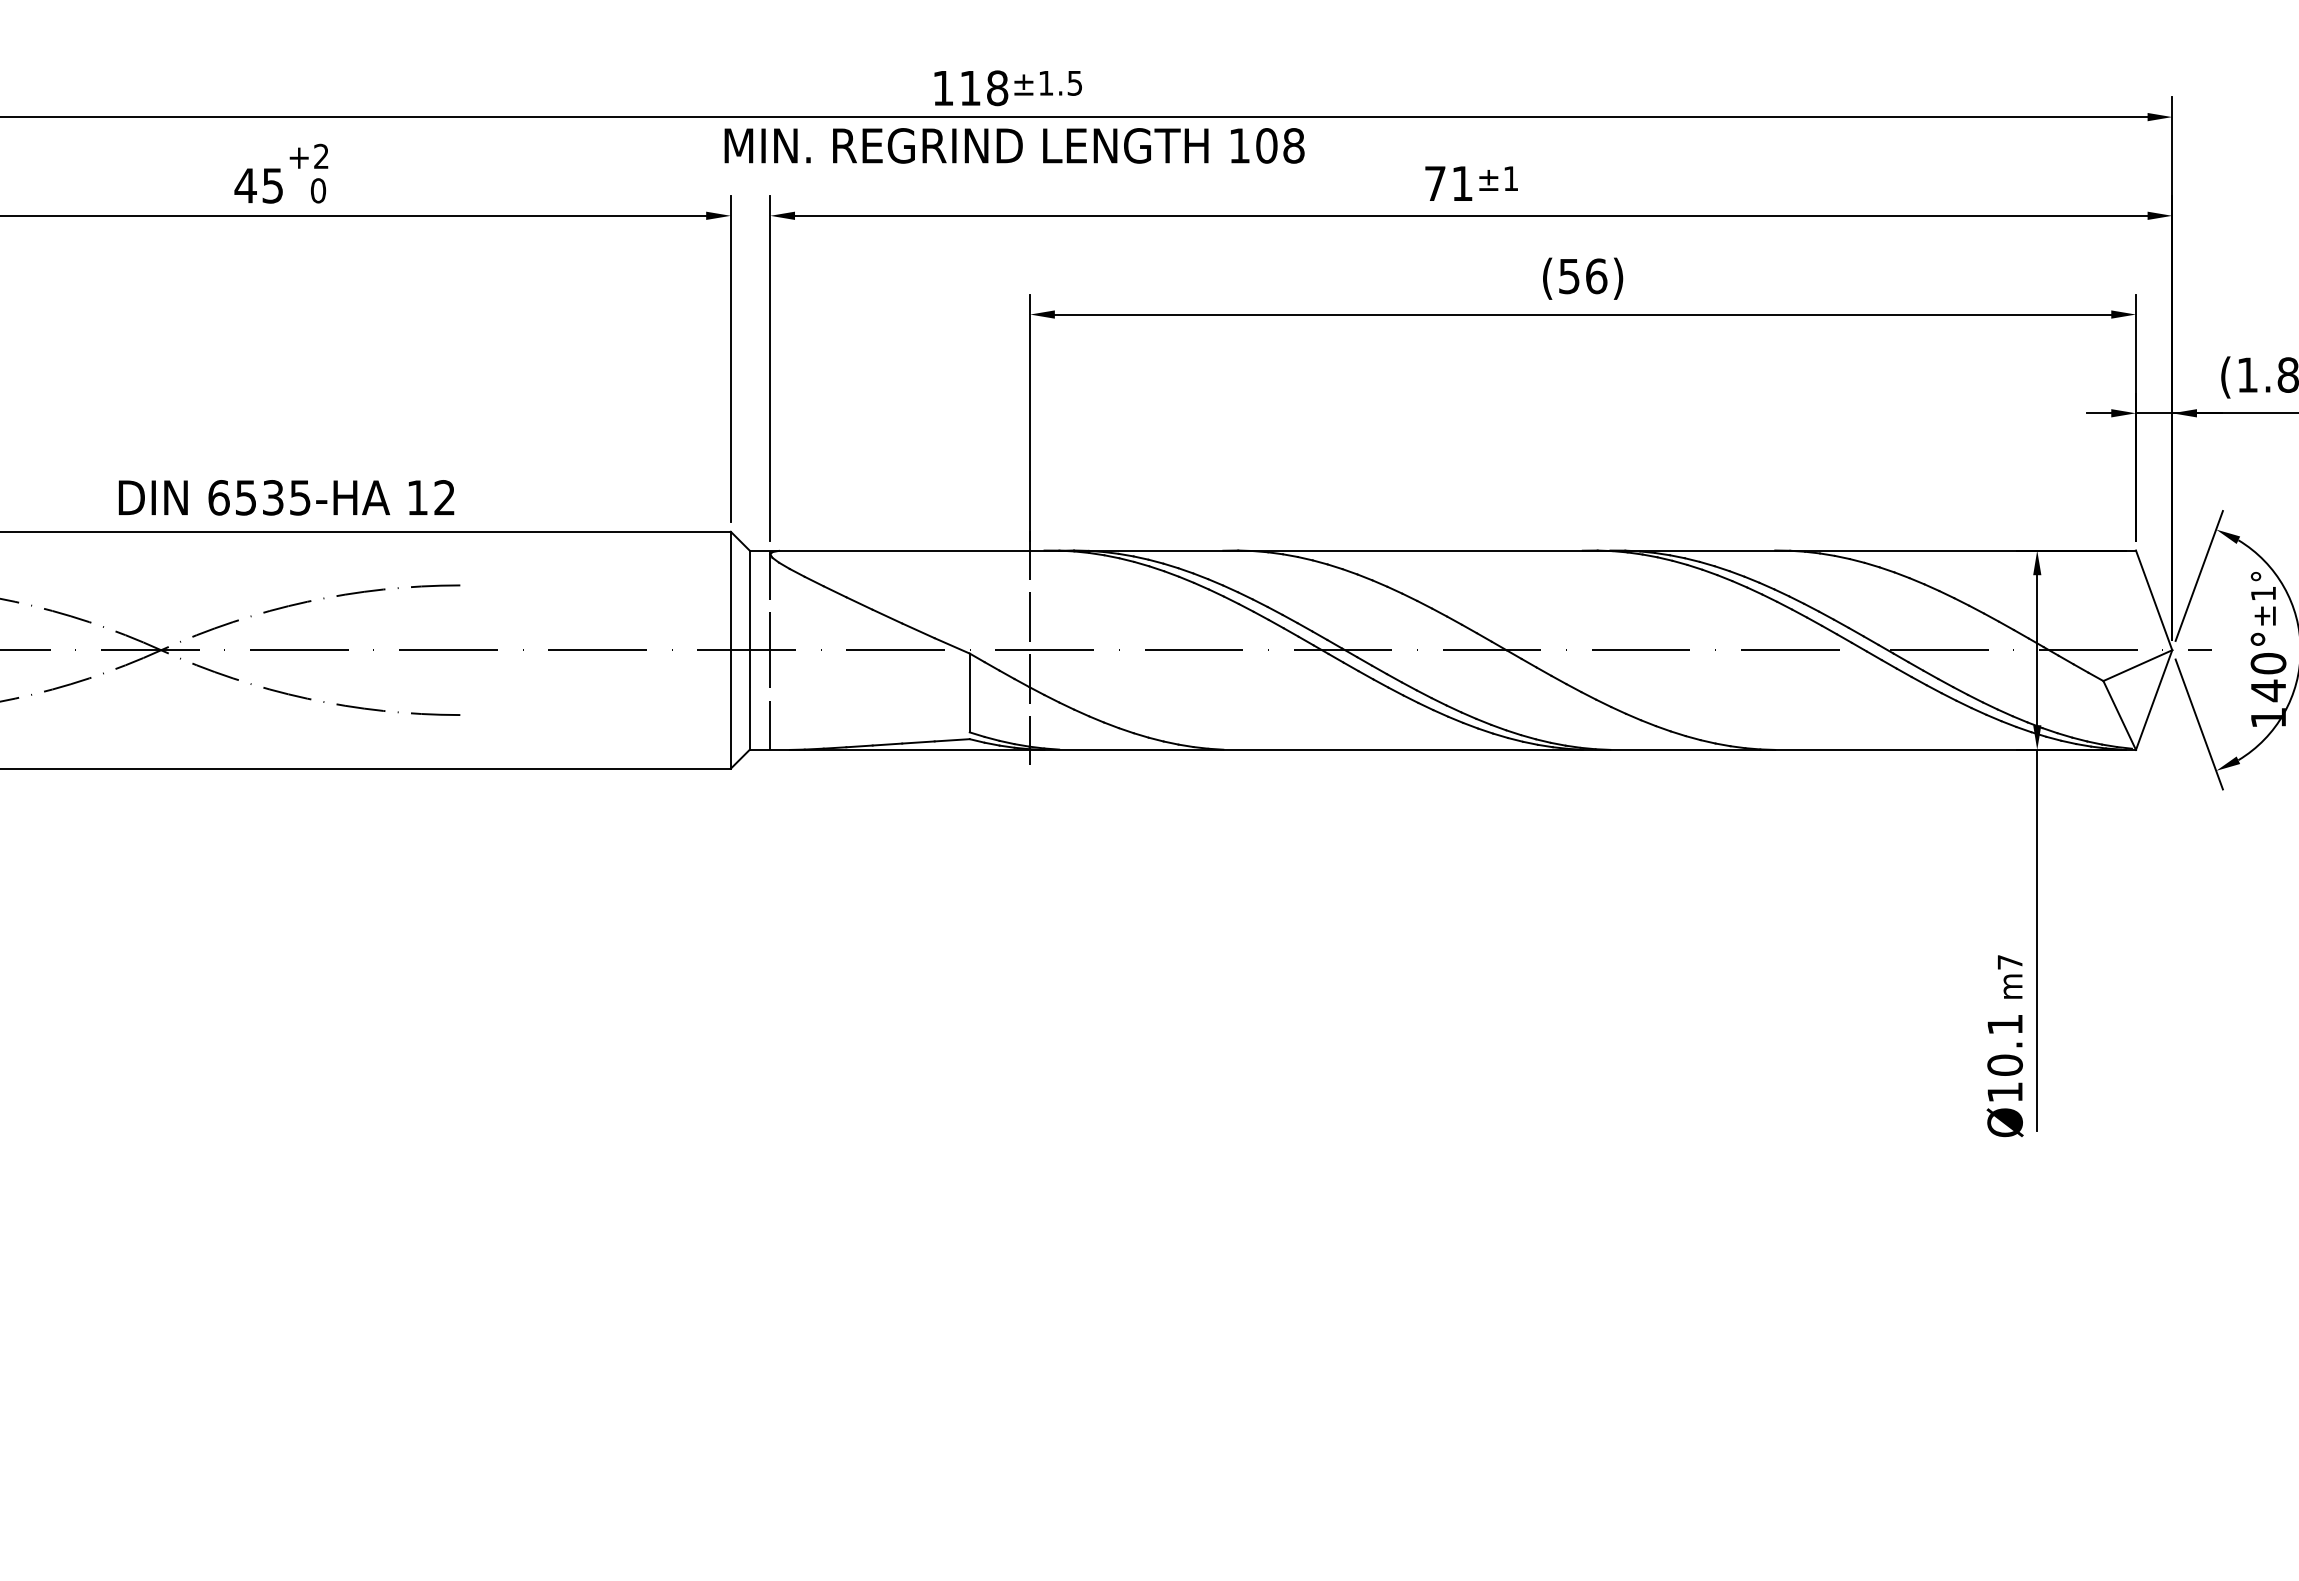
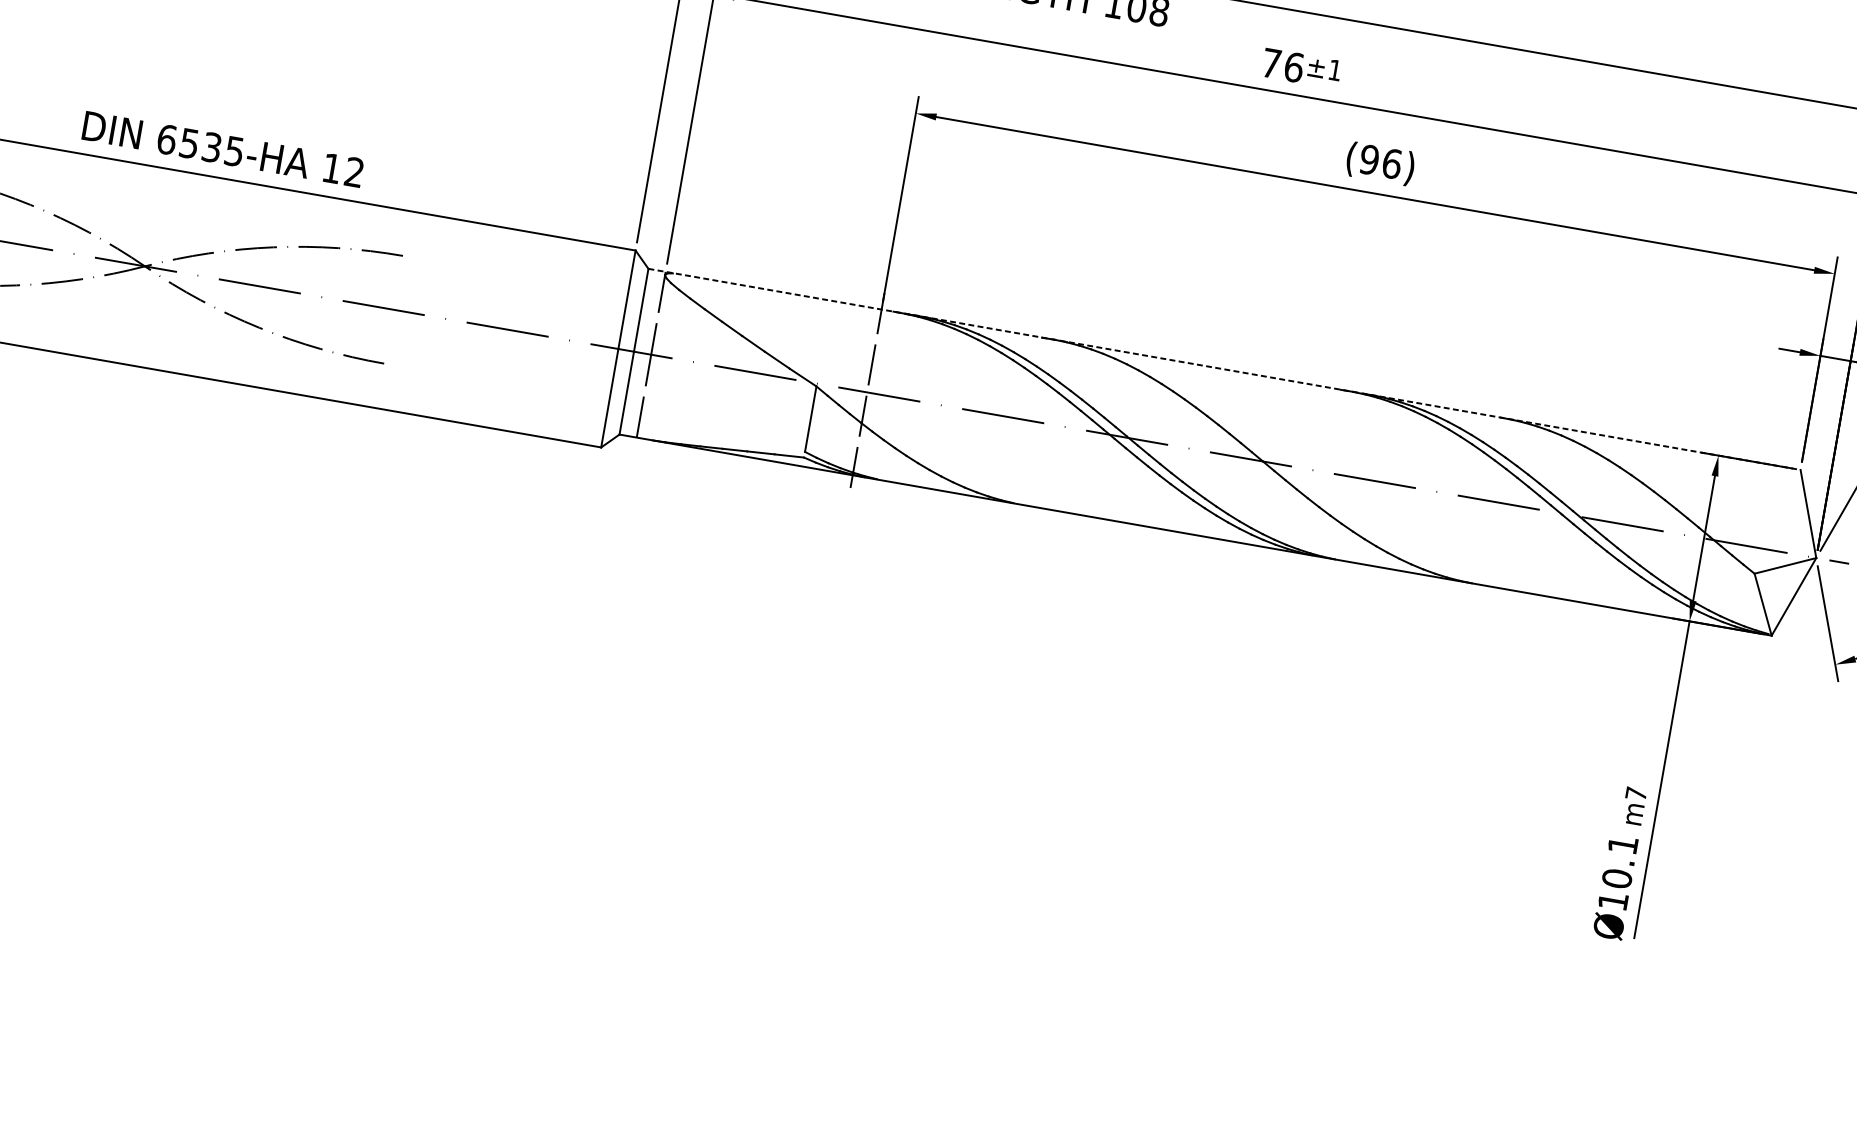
text: (1462, 183) -> (1294, 67), 71 -> 76
text: (1568, 276) -> (1368, 159), (56) -> (96)
text: (286, 497) -> (223, 149), moved
line: (1443, 550) -> (1225, 369), solid -> dashed

